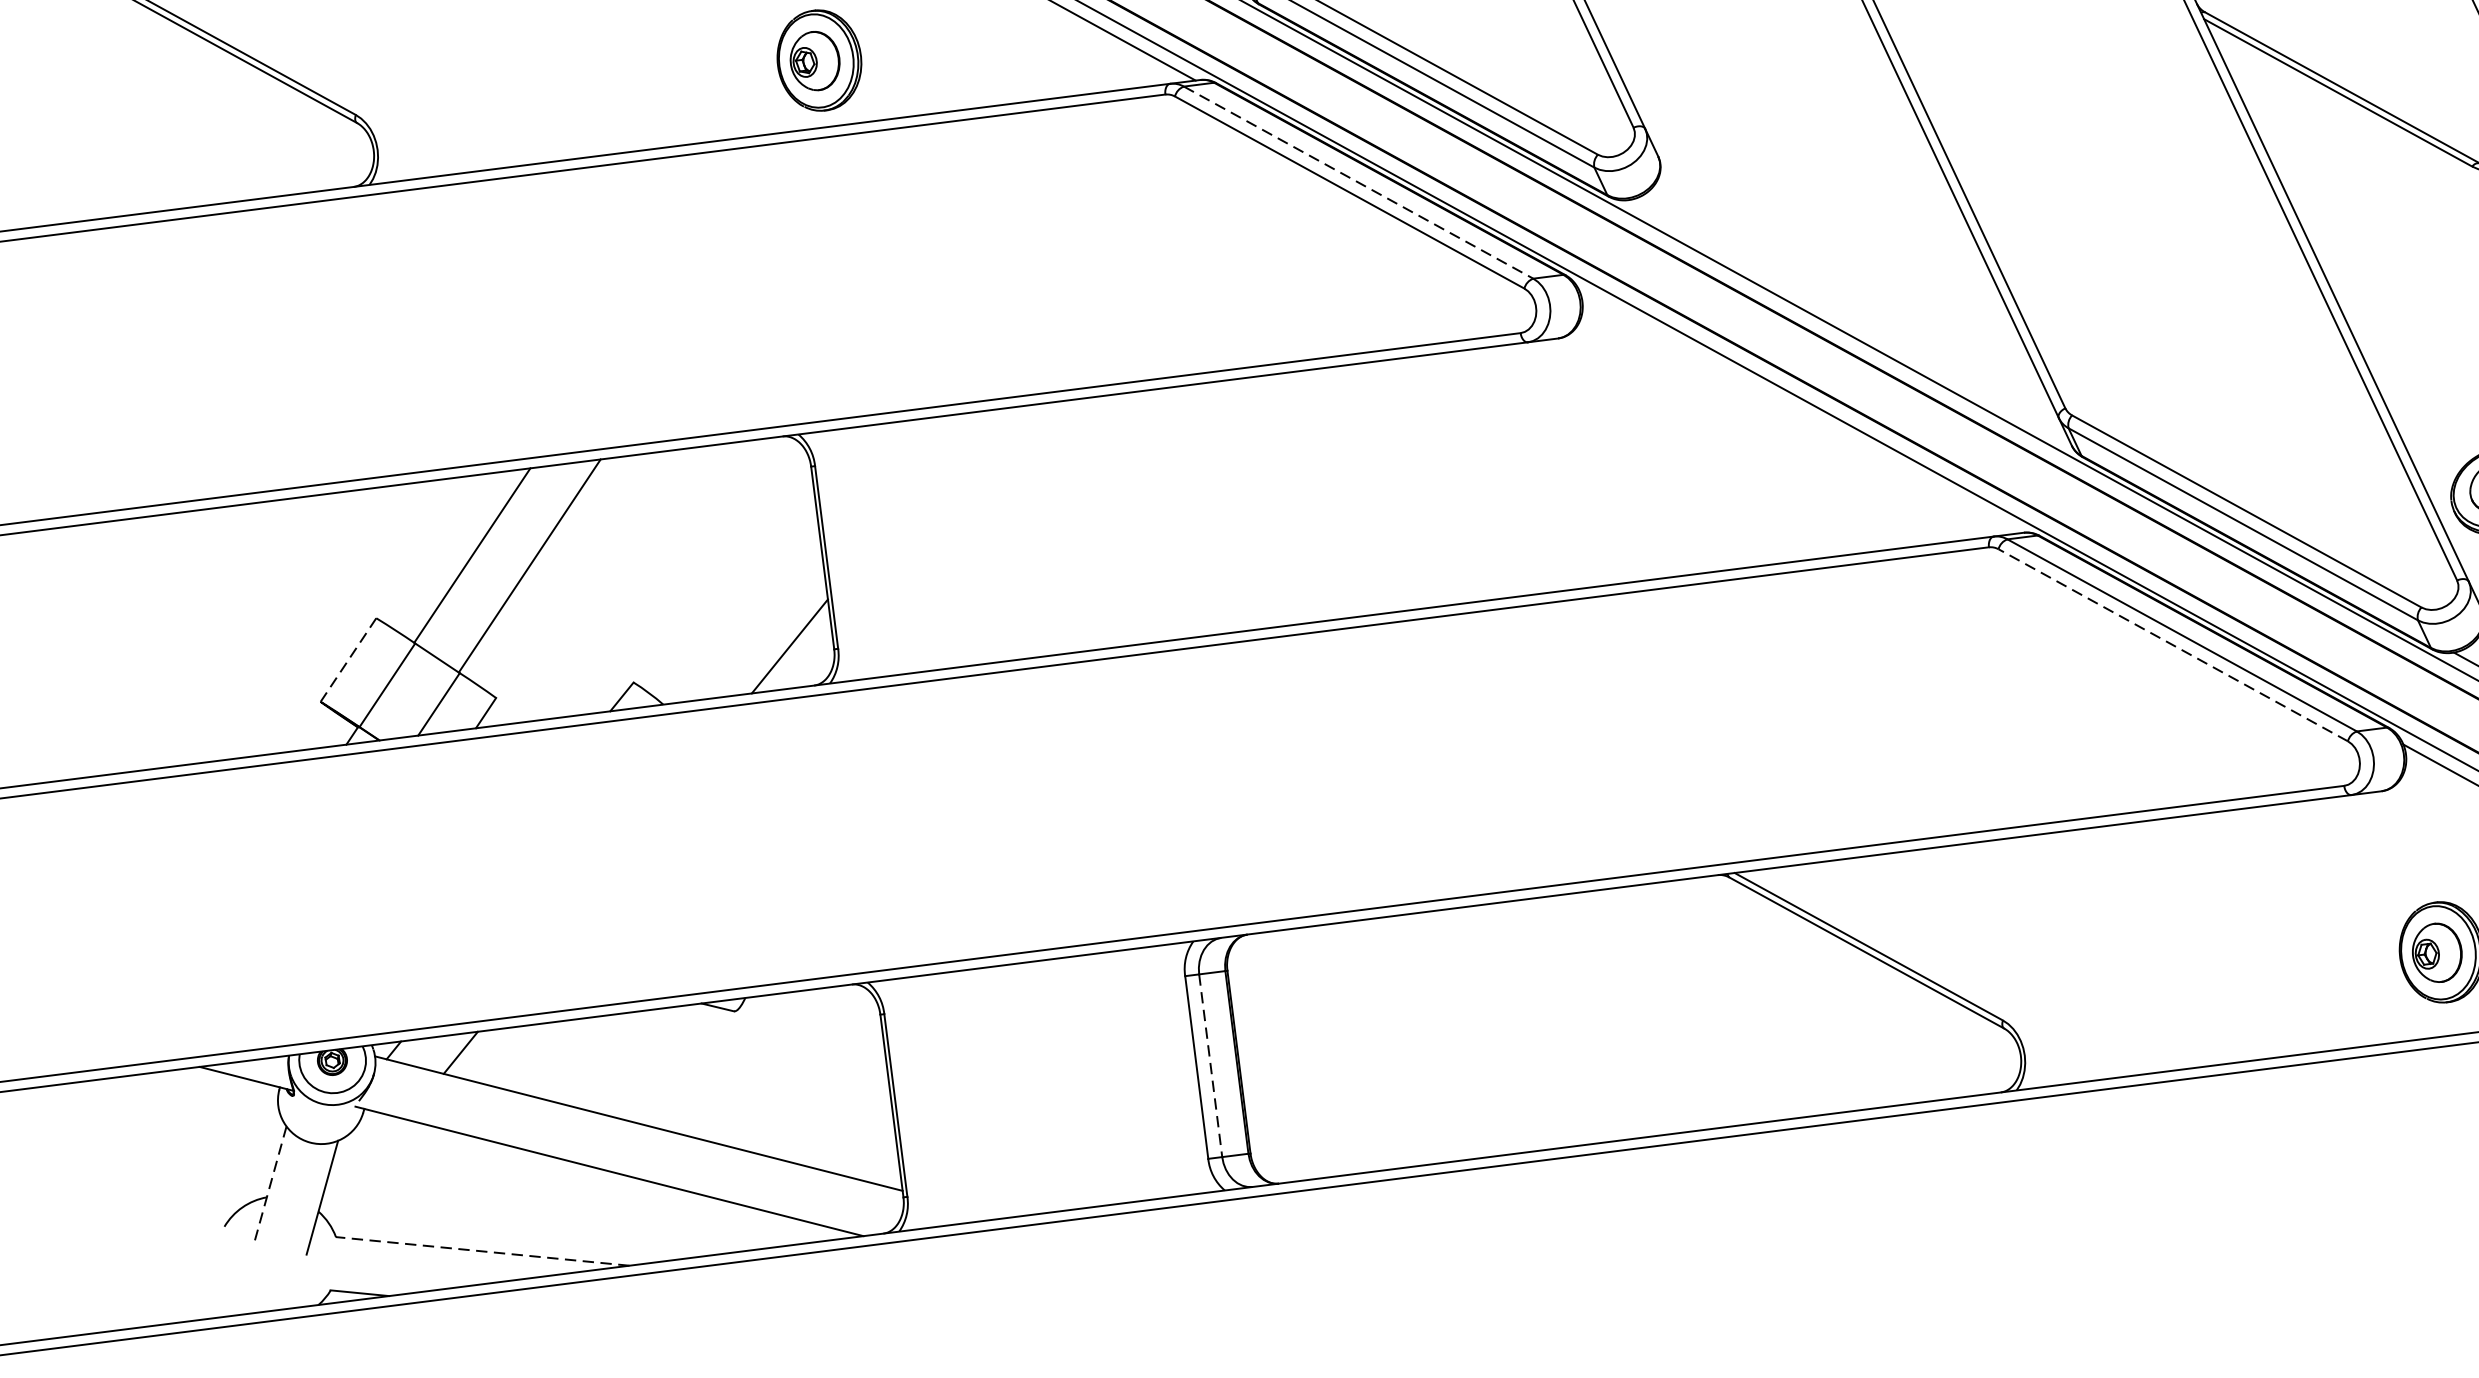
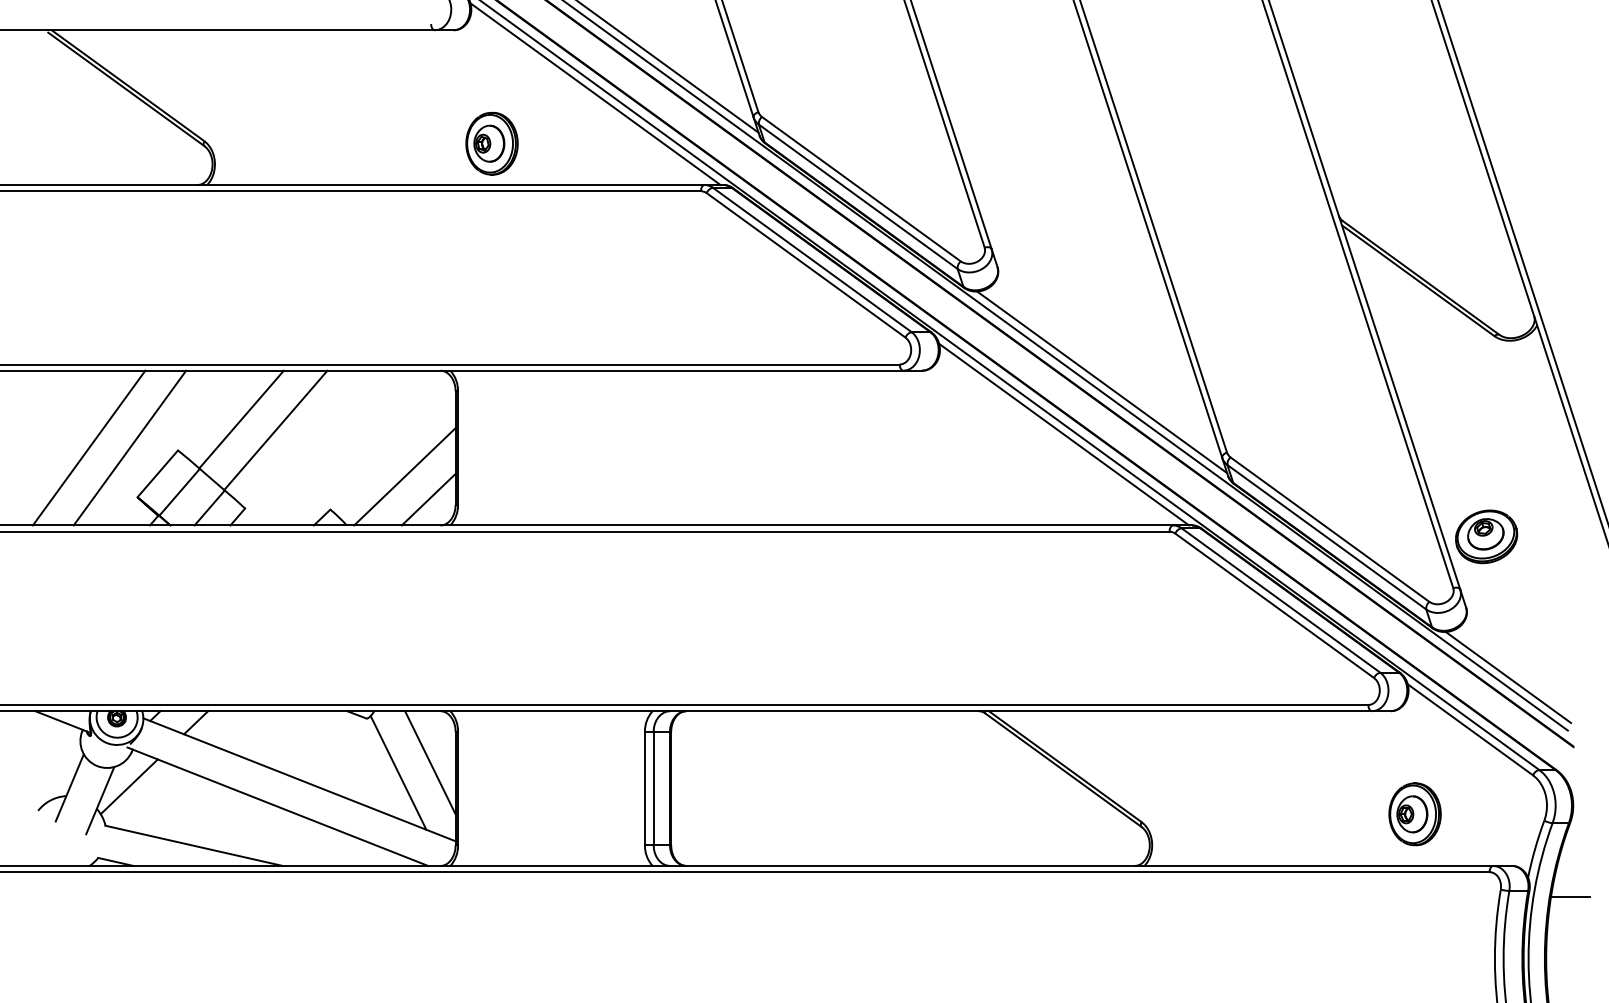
line: (1358, 181) -> (812, 259), dashed -> solid
line: (1850, 320) -> (1102, 382), added
line: (1800, 412) -> (1064, 434), added
line: (746, 614) -> (404, 476), added
line: (297, 623) -> (129, 447), added
line: (231, 631) -> (88, 447), added
line: (2172, 644) -> (1274, 605), dashed -> solid
line: (347, 659) -> (157, 473), dashed -> solid
line: (1210, 1065) -> (653, 788), dashed -> solid
line: (846, 1069) -> (430, 762), added
line: (796, 1091) -> (398, 772), added
line: (364, 1169) -> (128, 786), added
line: (270, 1184) -> (69, 788), dashed -> solid
line: (483, 1250) -> (194, 845), dashed -> solid

